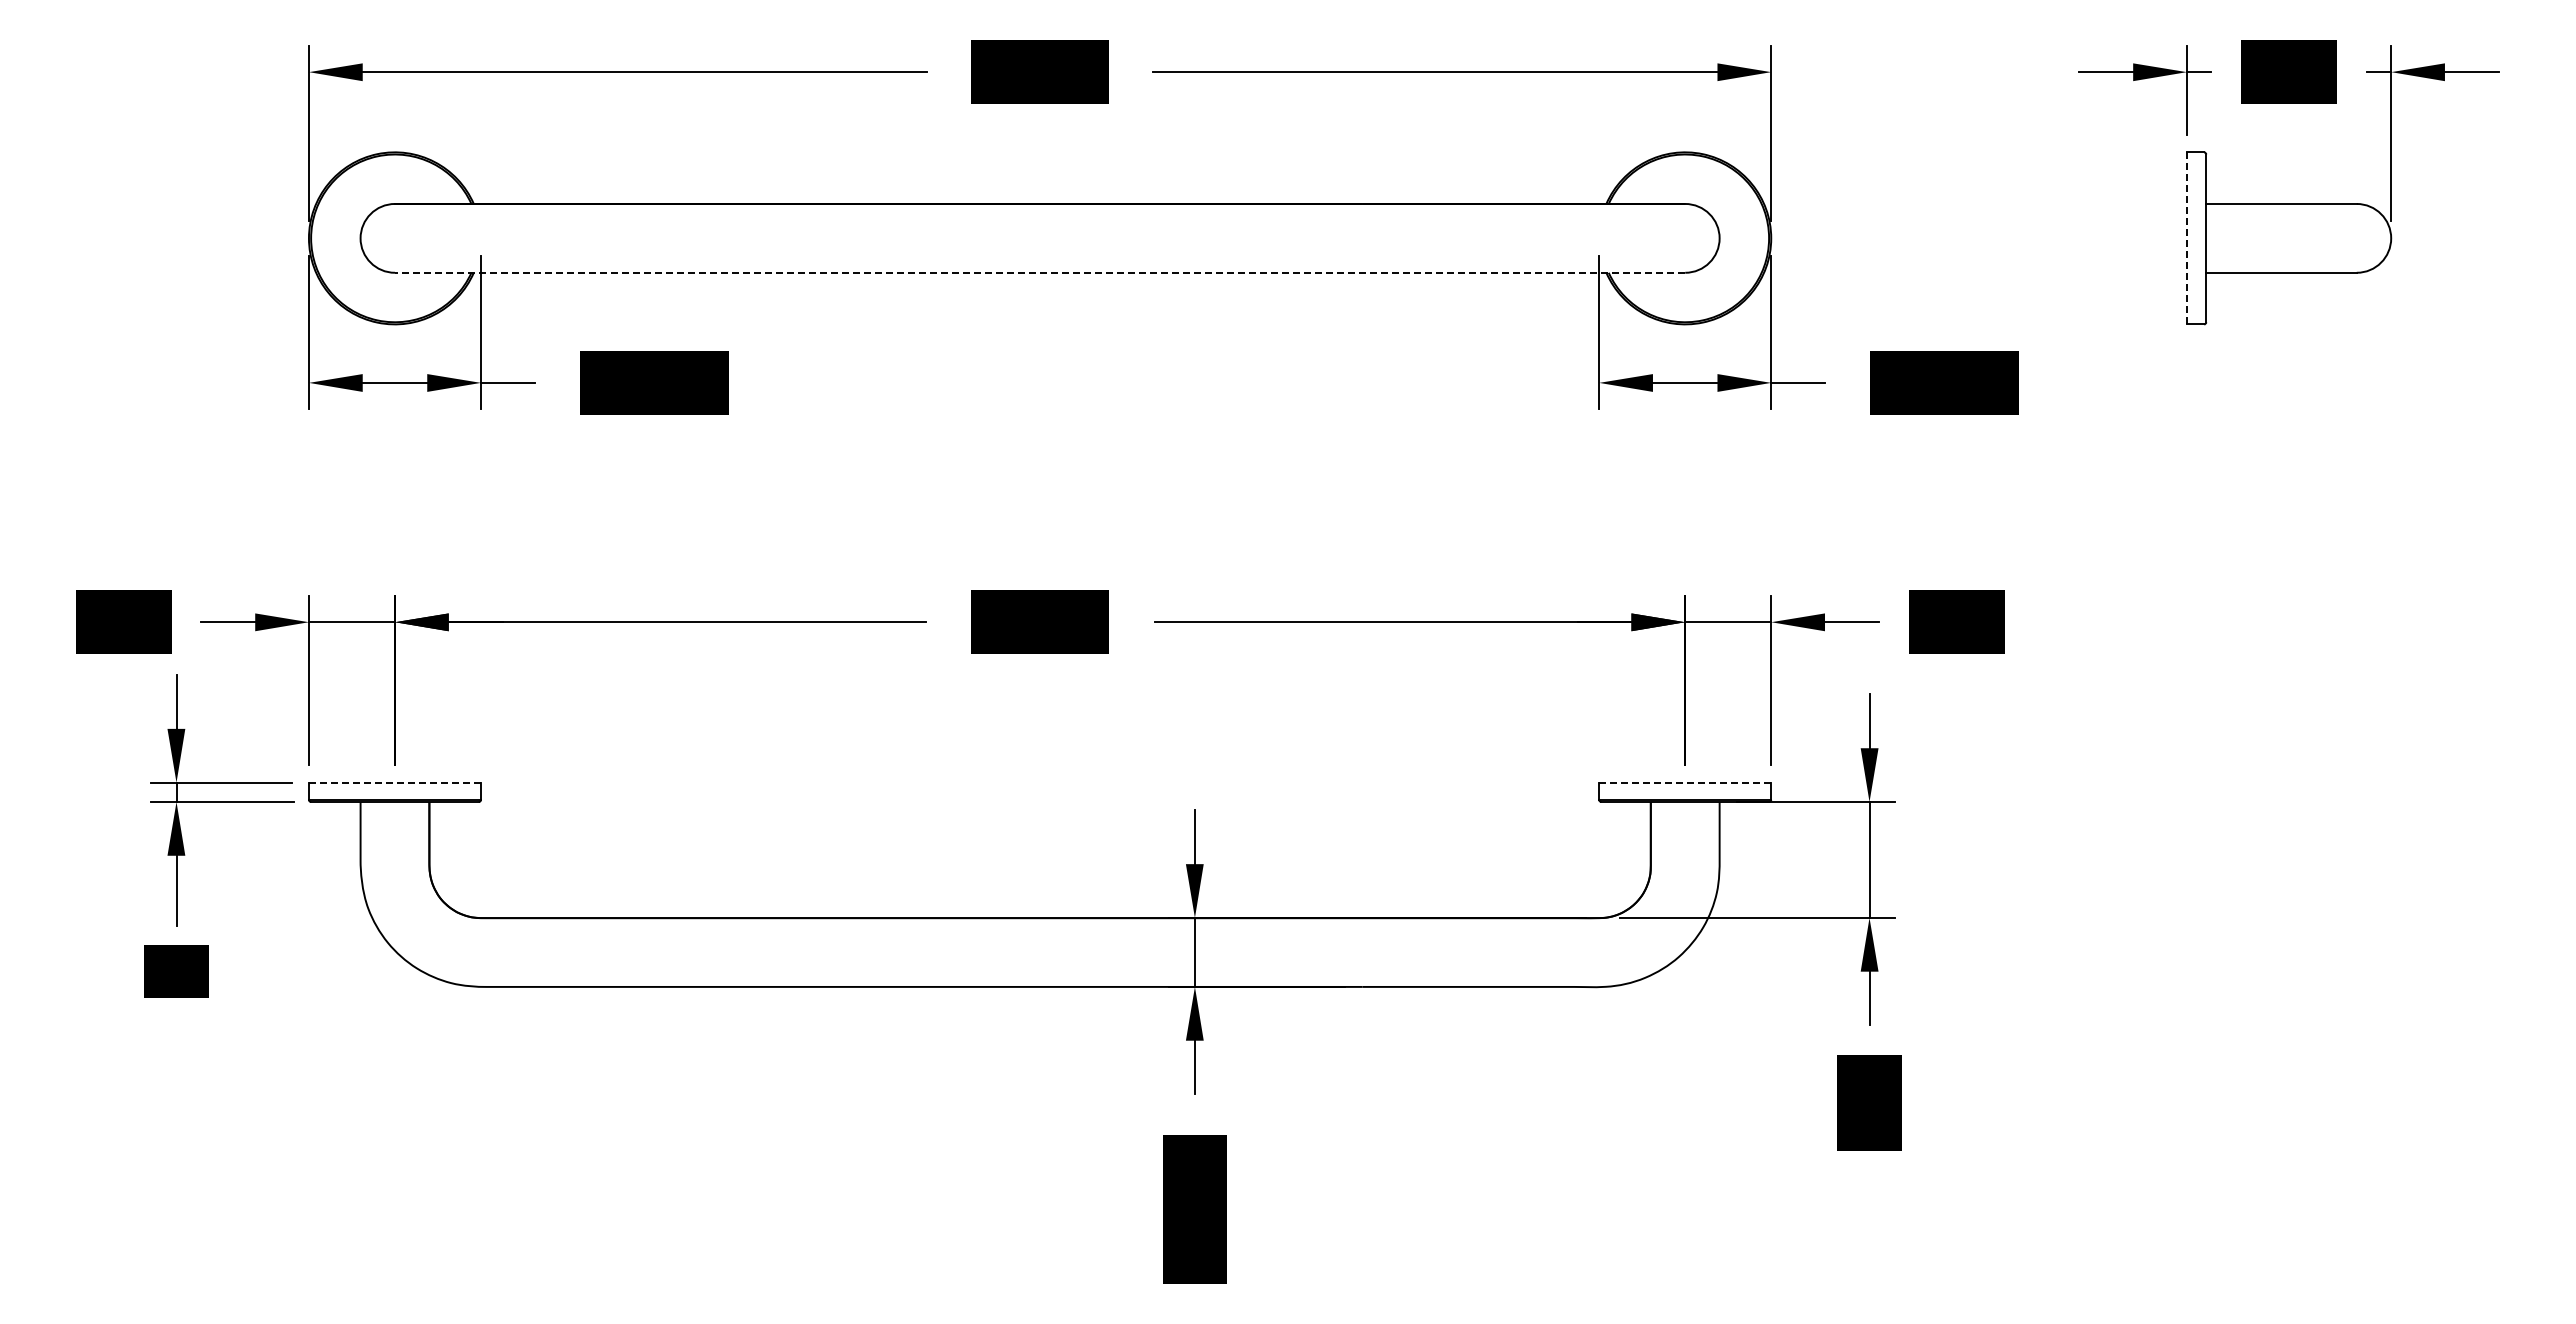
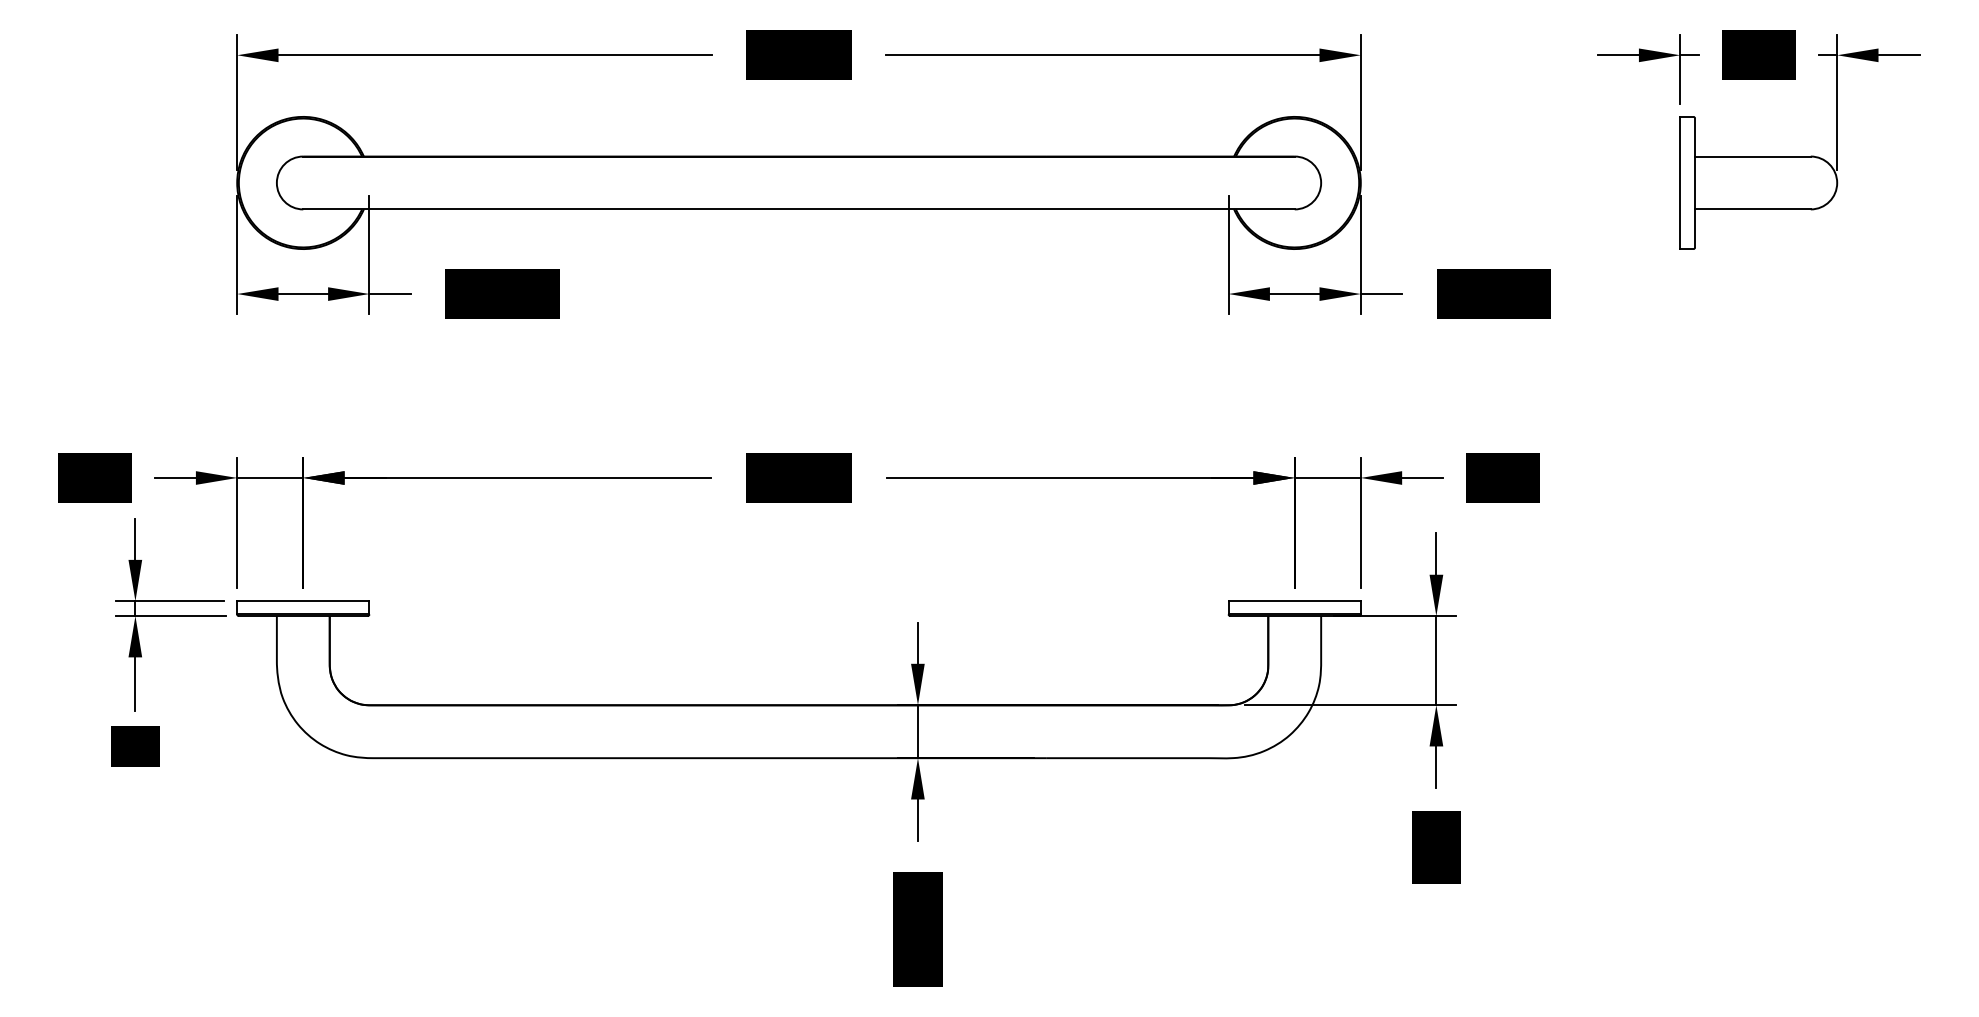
line: (2186, 237) -> (1679, 182), dashed -> solid
line: (1039, 272) -> (798, 209), dashed -> solid
line: (395, 782) -> (303, 601), dashed -> solid
line: (1685, 782) -> (1294, 601), dashed -> solid

